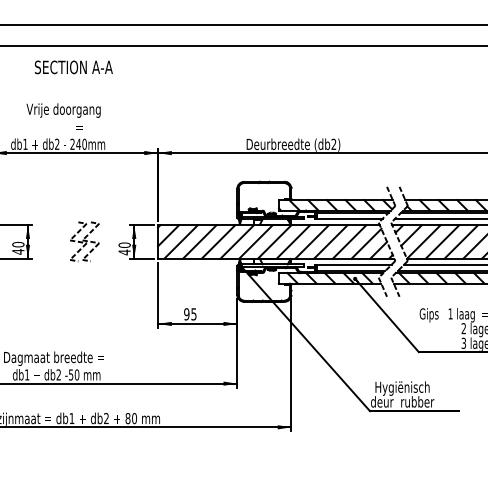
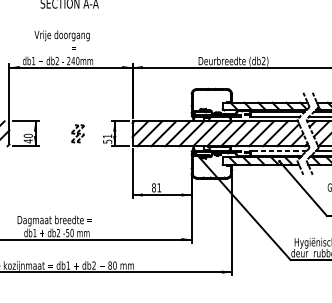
part: (84, 241) -> (77, 133), size x0.6
text: (124, 248) -> (107, 138), 40 -> 51
line: (353, 264) -> (278, 150), solid -> dashed
text: (190, 314) -> (156, 188), 95 -> 81

